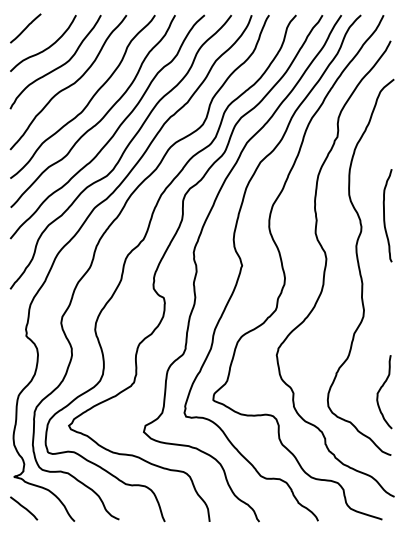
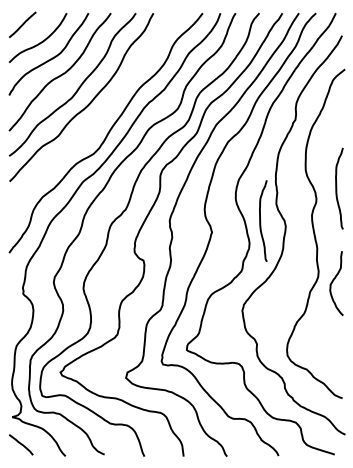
curve: (115, 130) -> (101, 114), removed
curve: (297, 252) -> (260, 220), added
curve: (381, 389) -> (334, 281), moved

